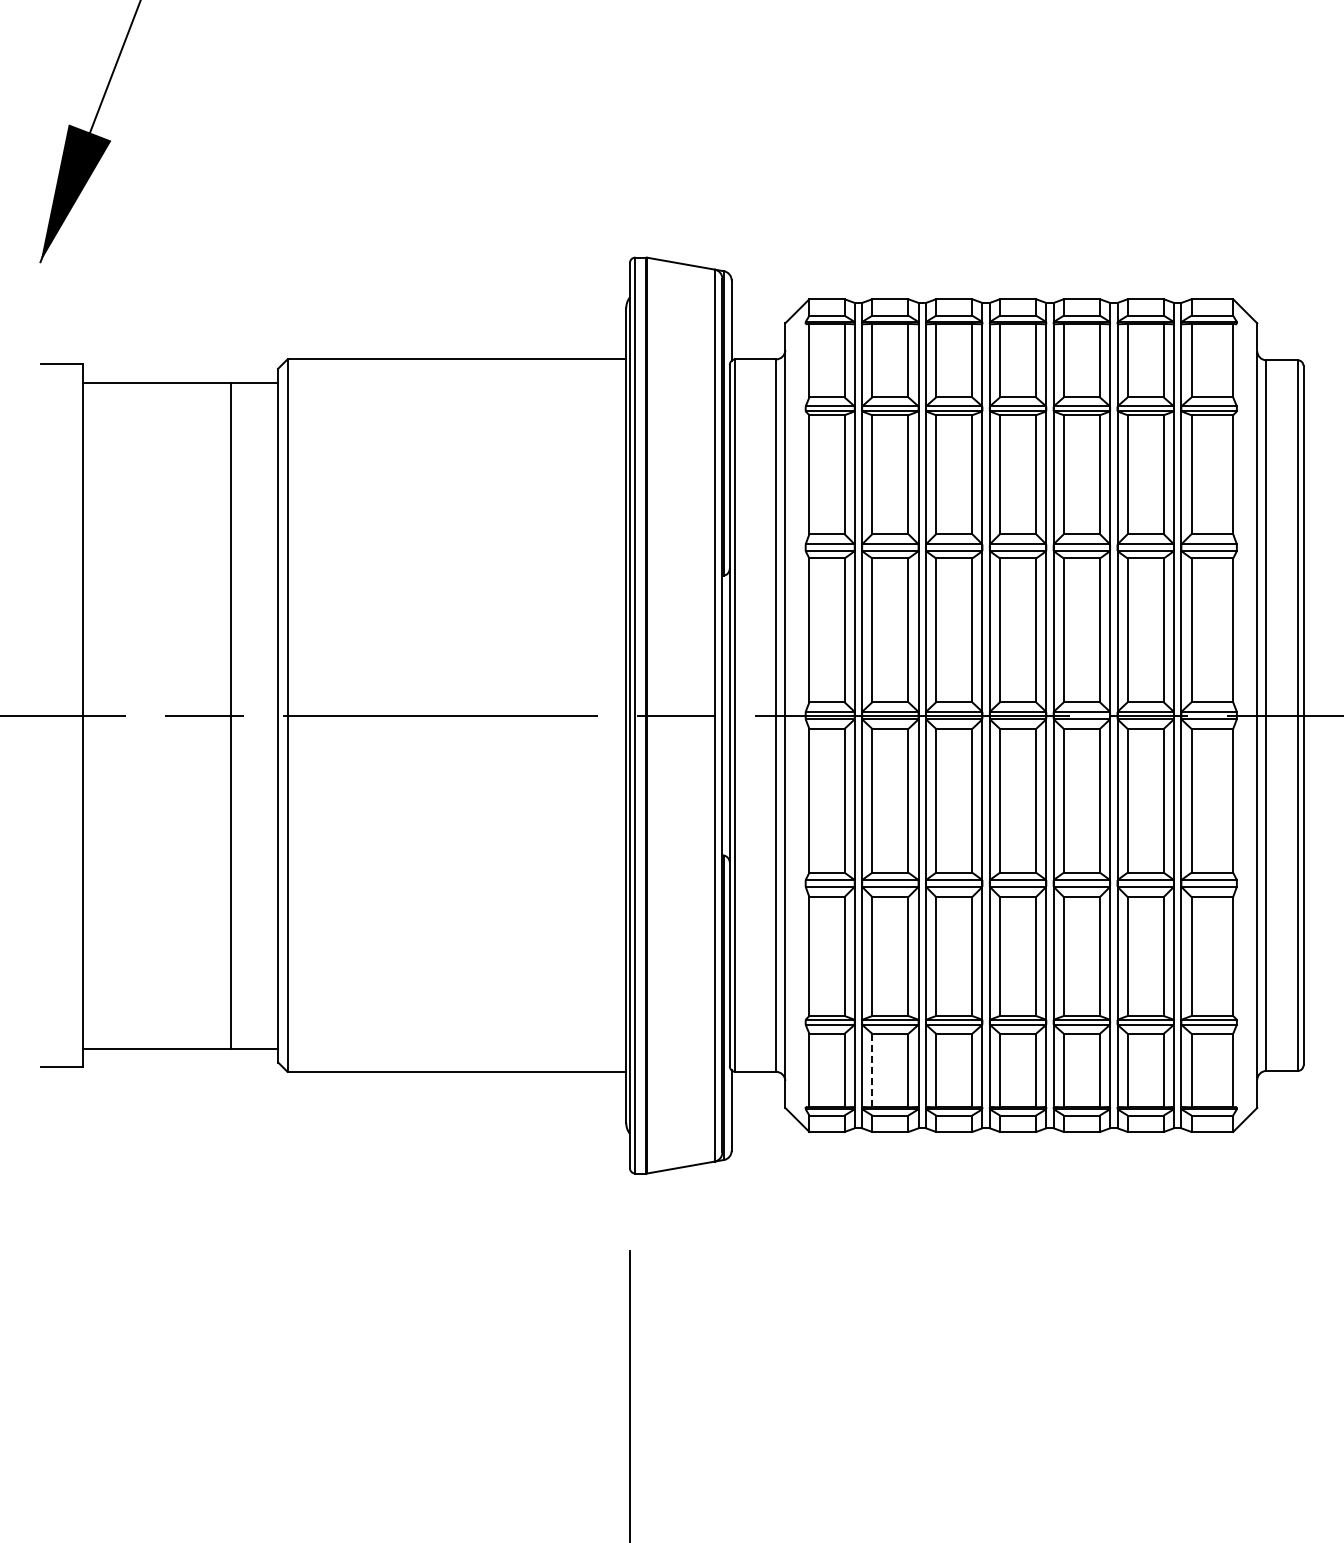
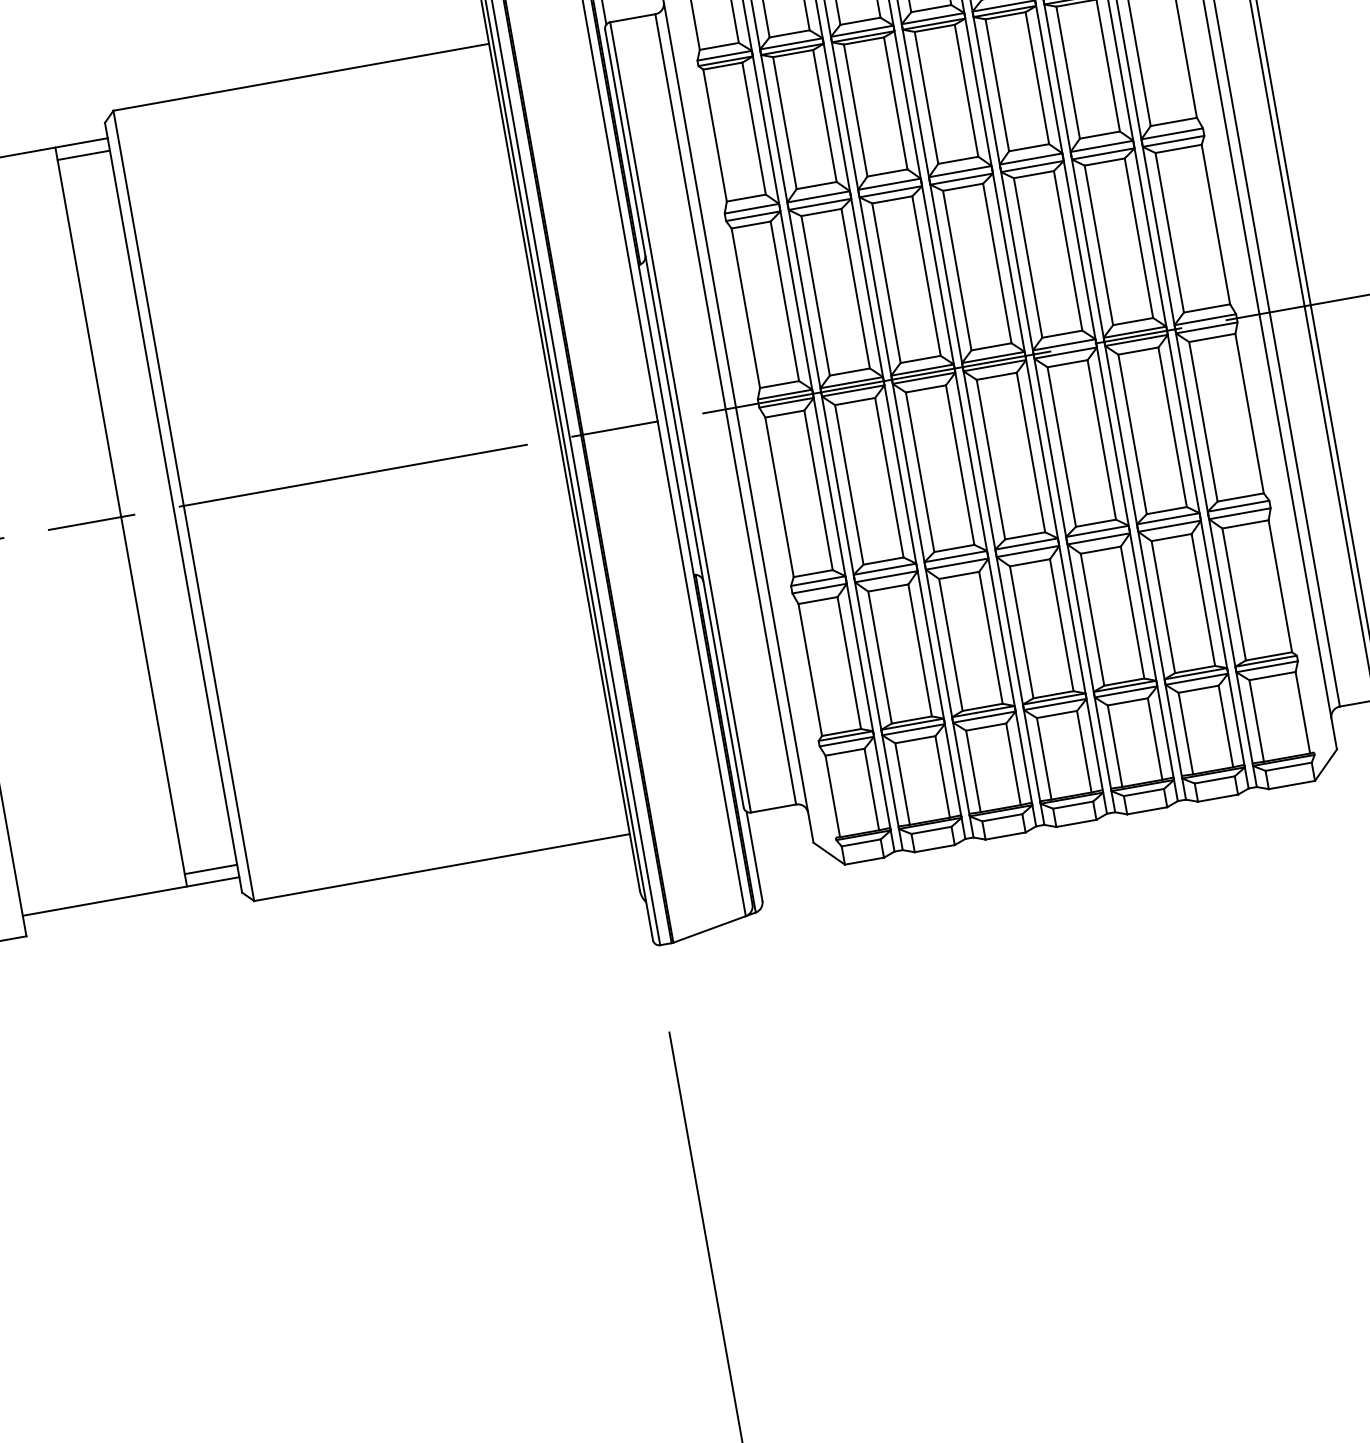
line: (254, 393) -> (83, 155), added
line: (254, 1037) -> (210, 869), added
line: (872, 1070) -> (902, 783), dashed -> solid

